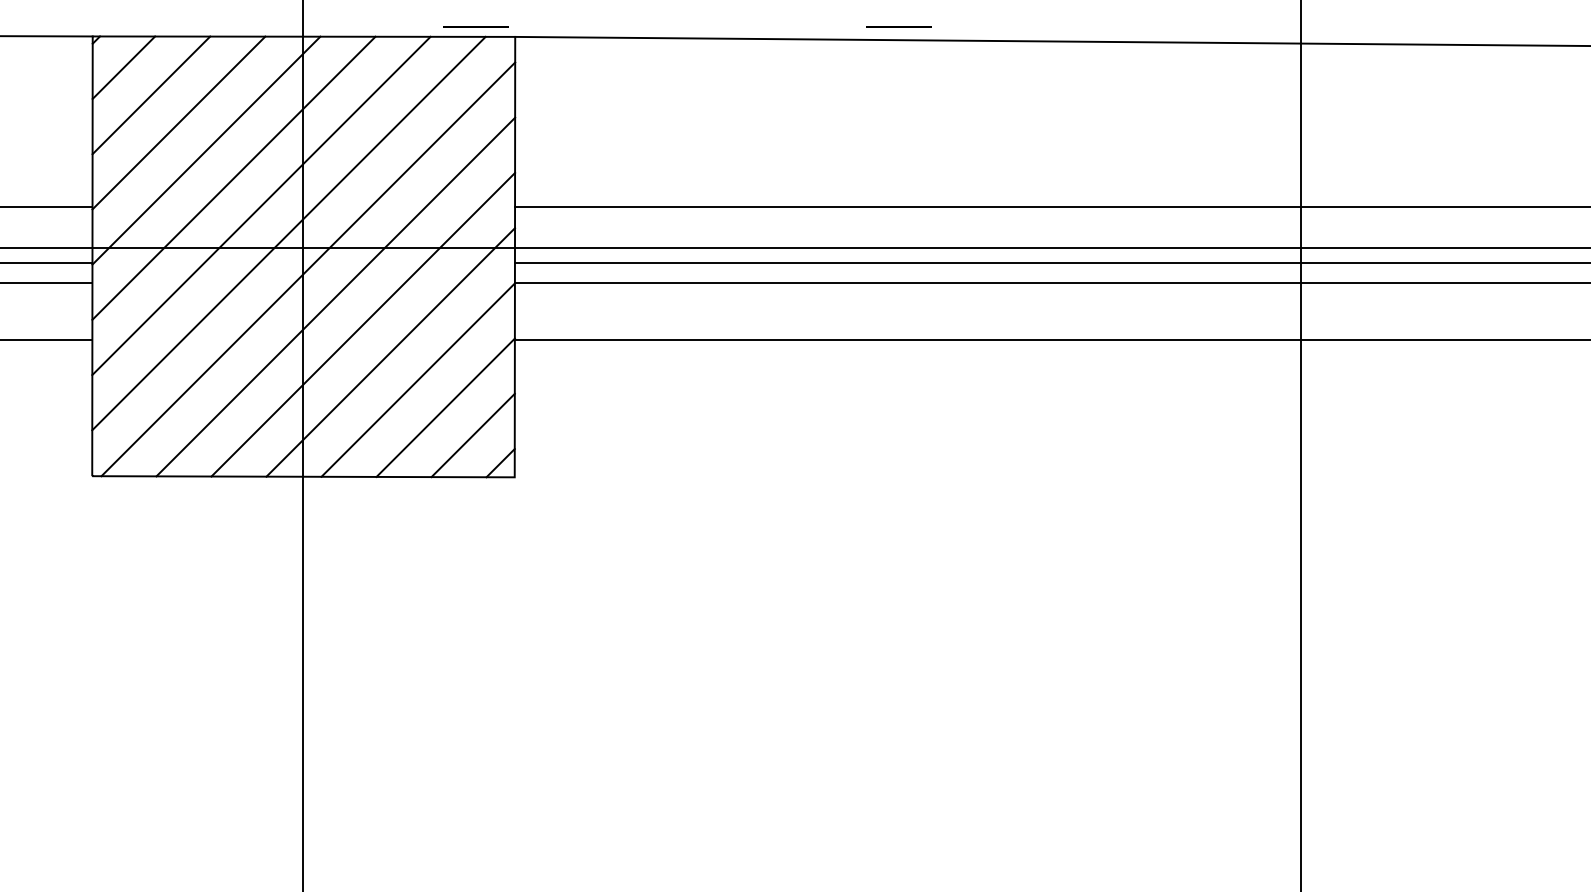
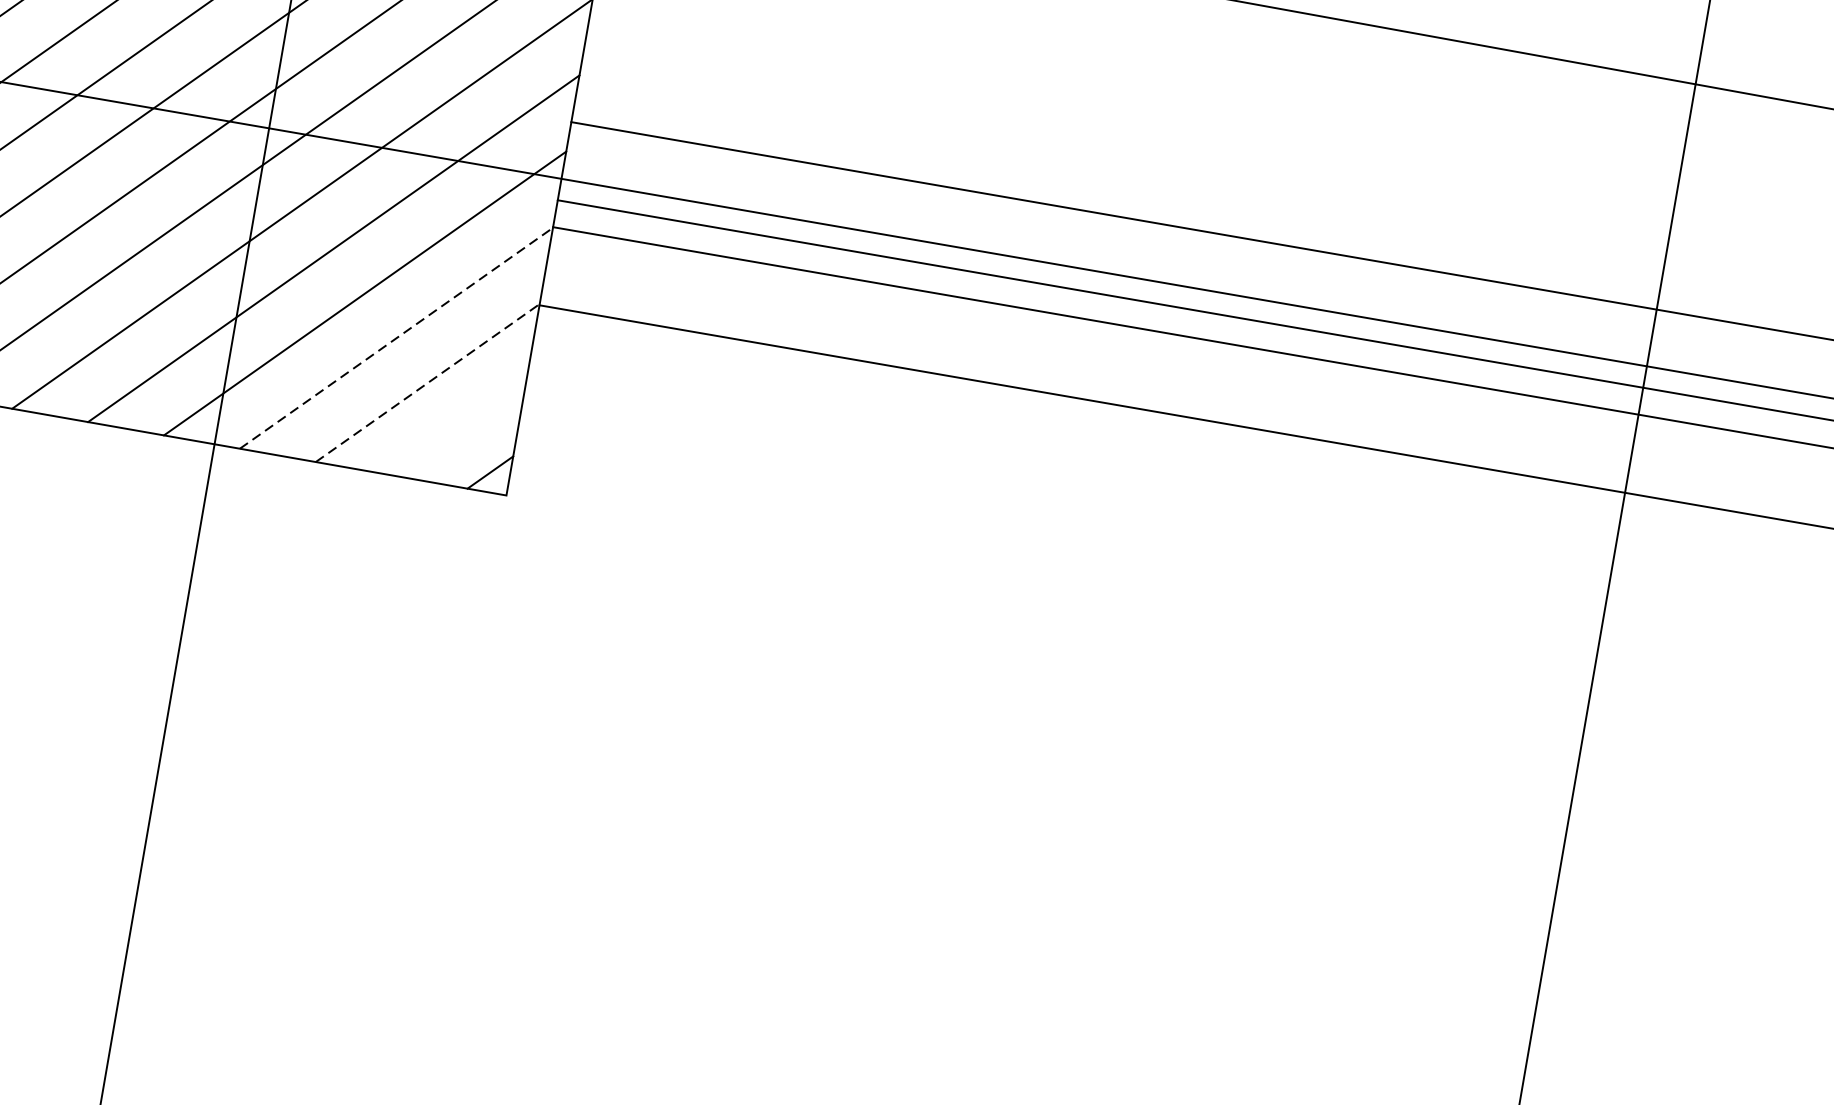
line: (418, 380) -> (396, 338), solid -> dashed
line: (445, 407) -> (427, 382), solid -> dashed
line: (472, 435) -> (458, 427), removed

